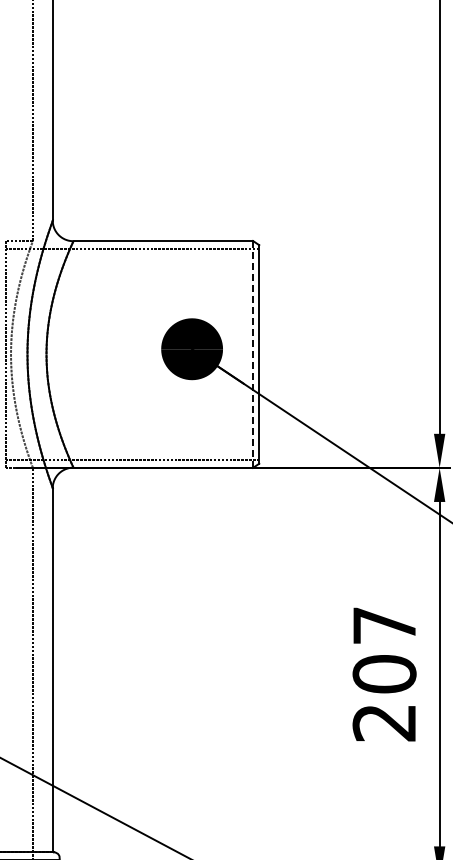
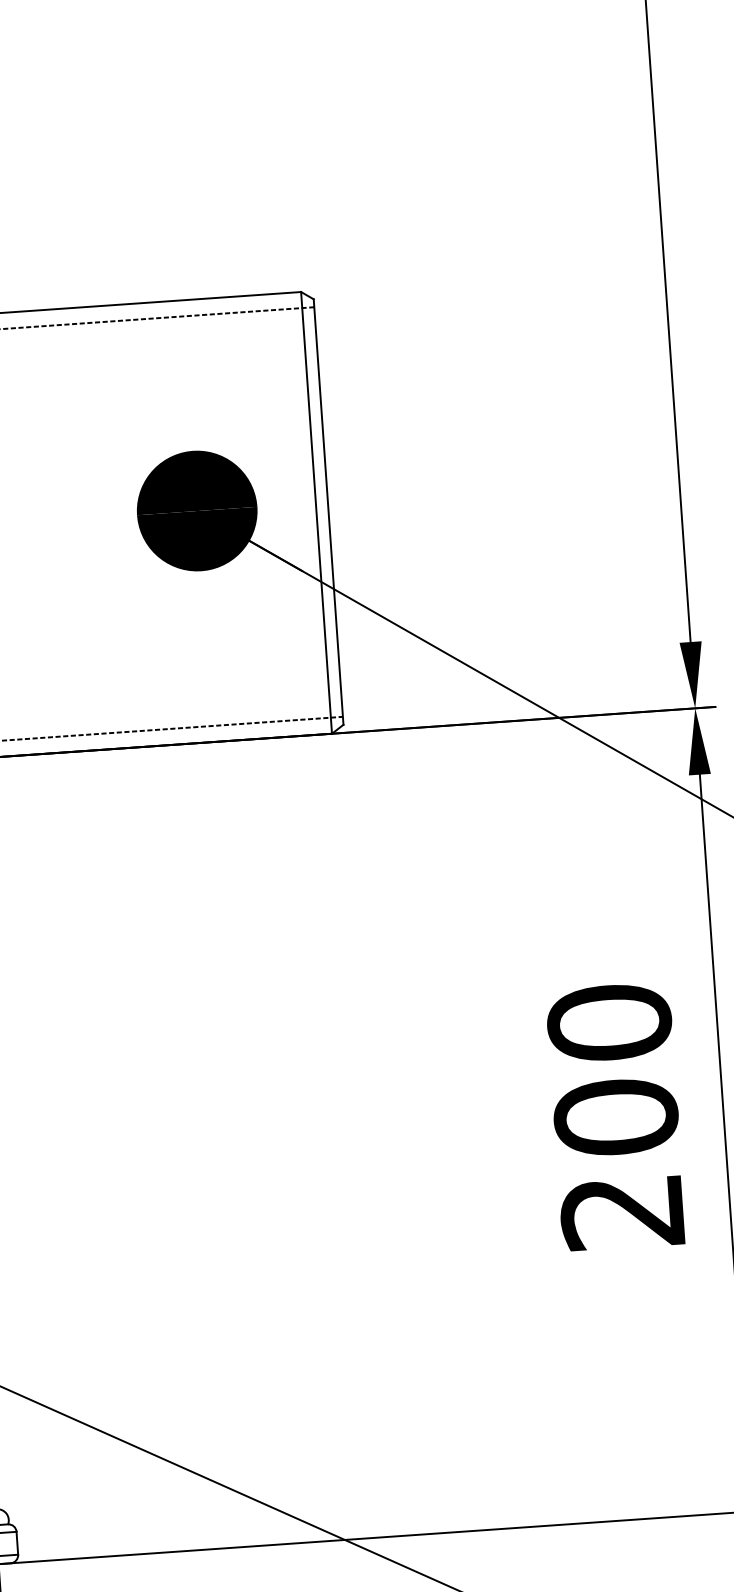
line: (253, 353) -> (317, 510), dashed -> solid
text: (384, 625) -> (609, 1022), 207 -> 200

